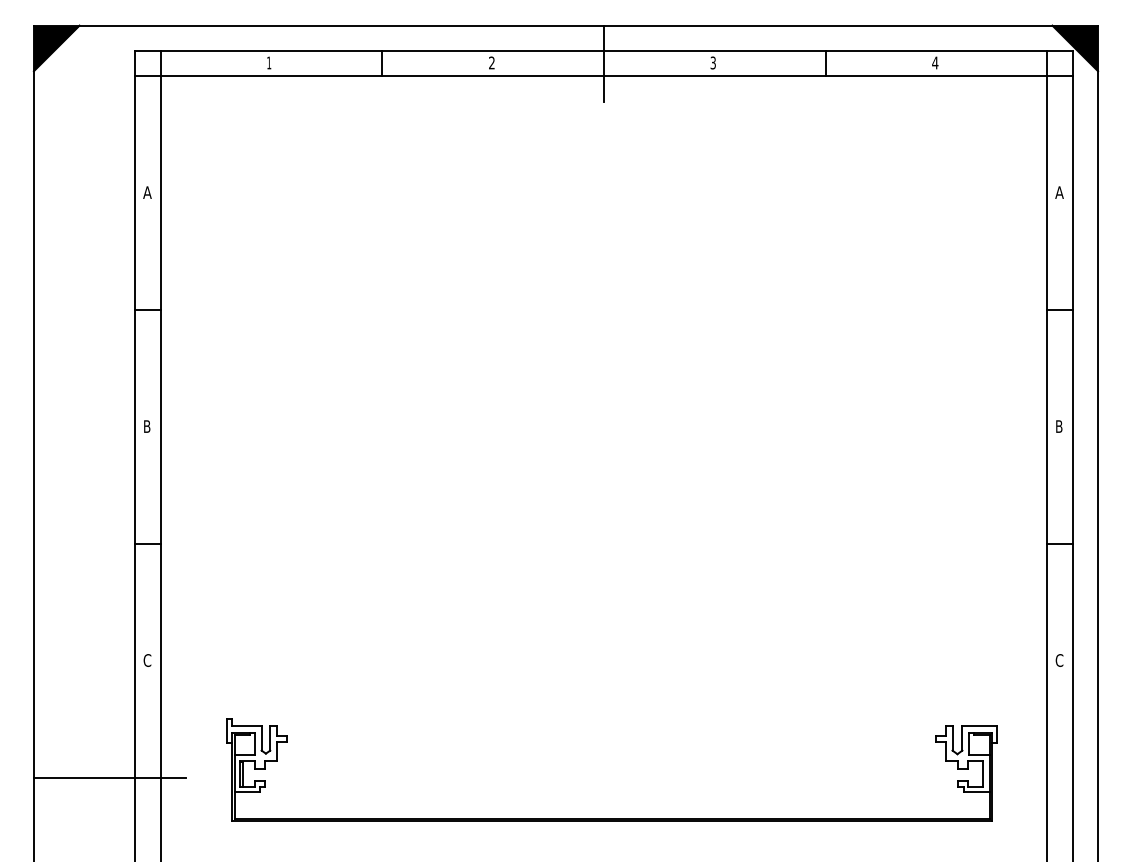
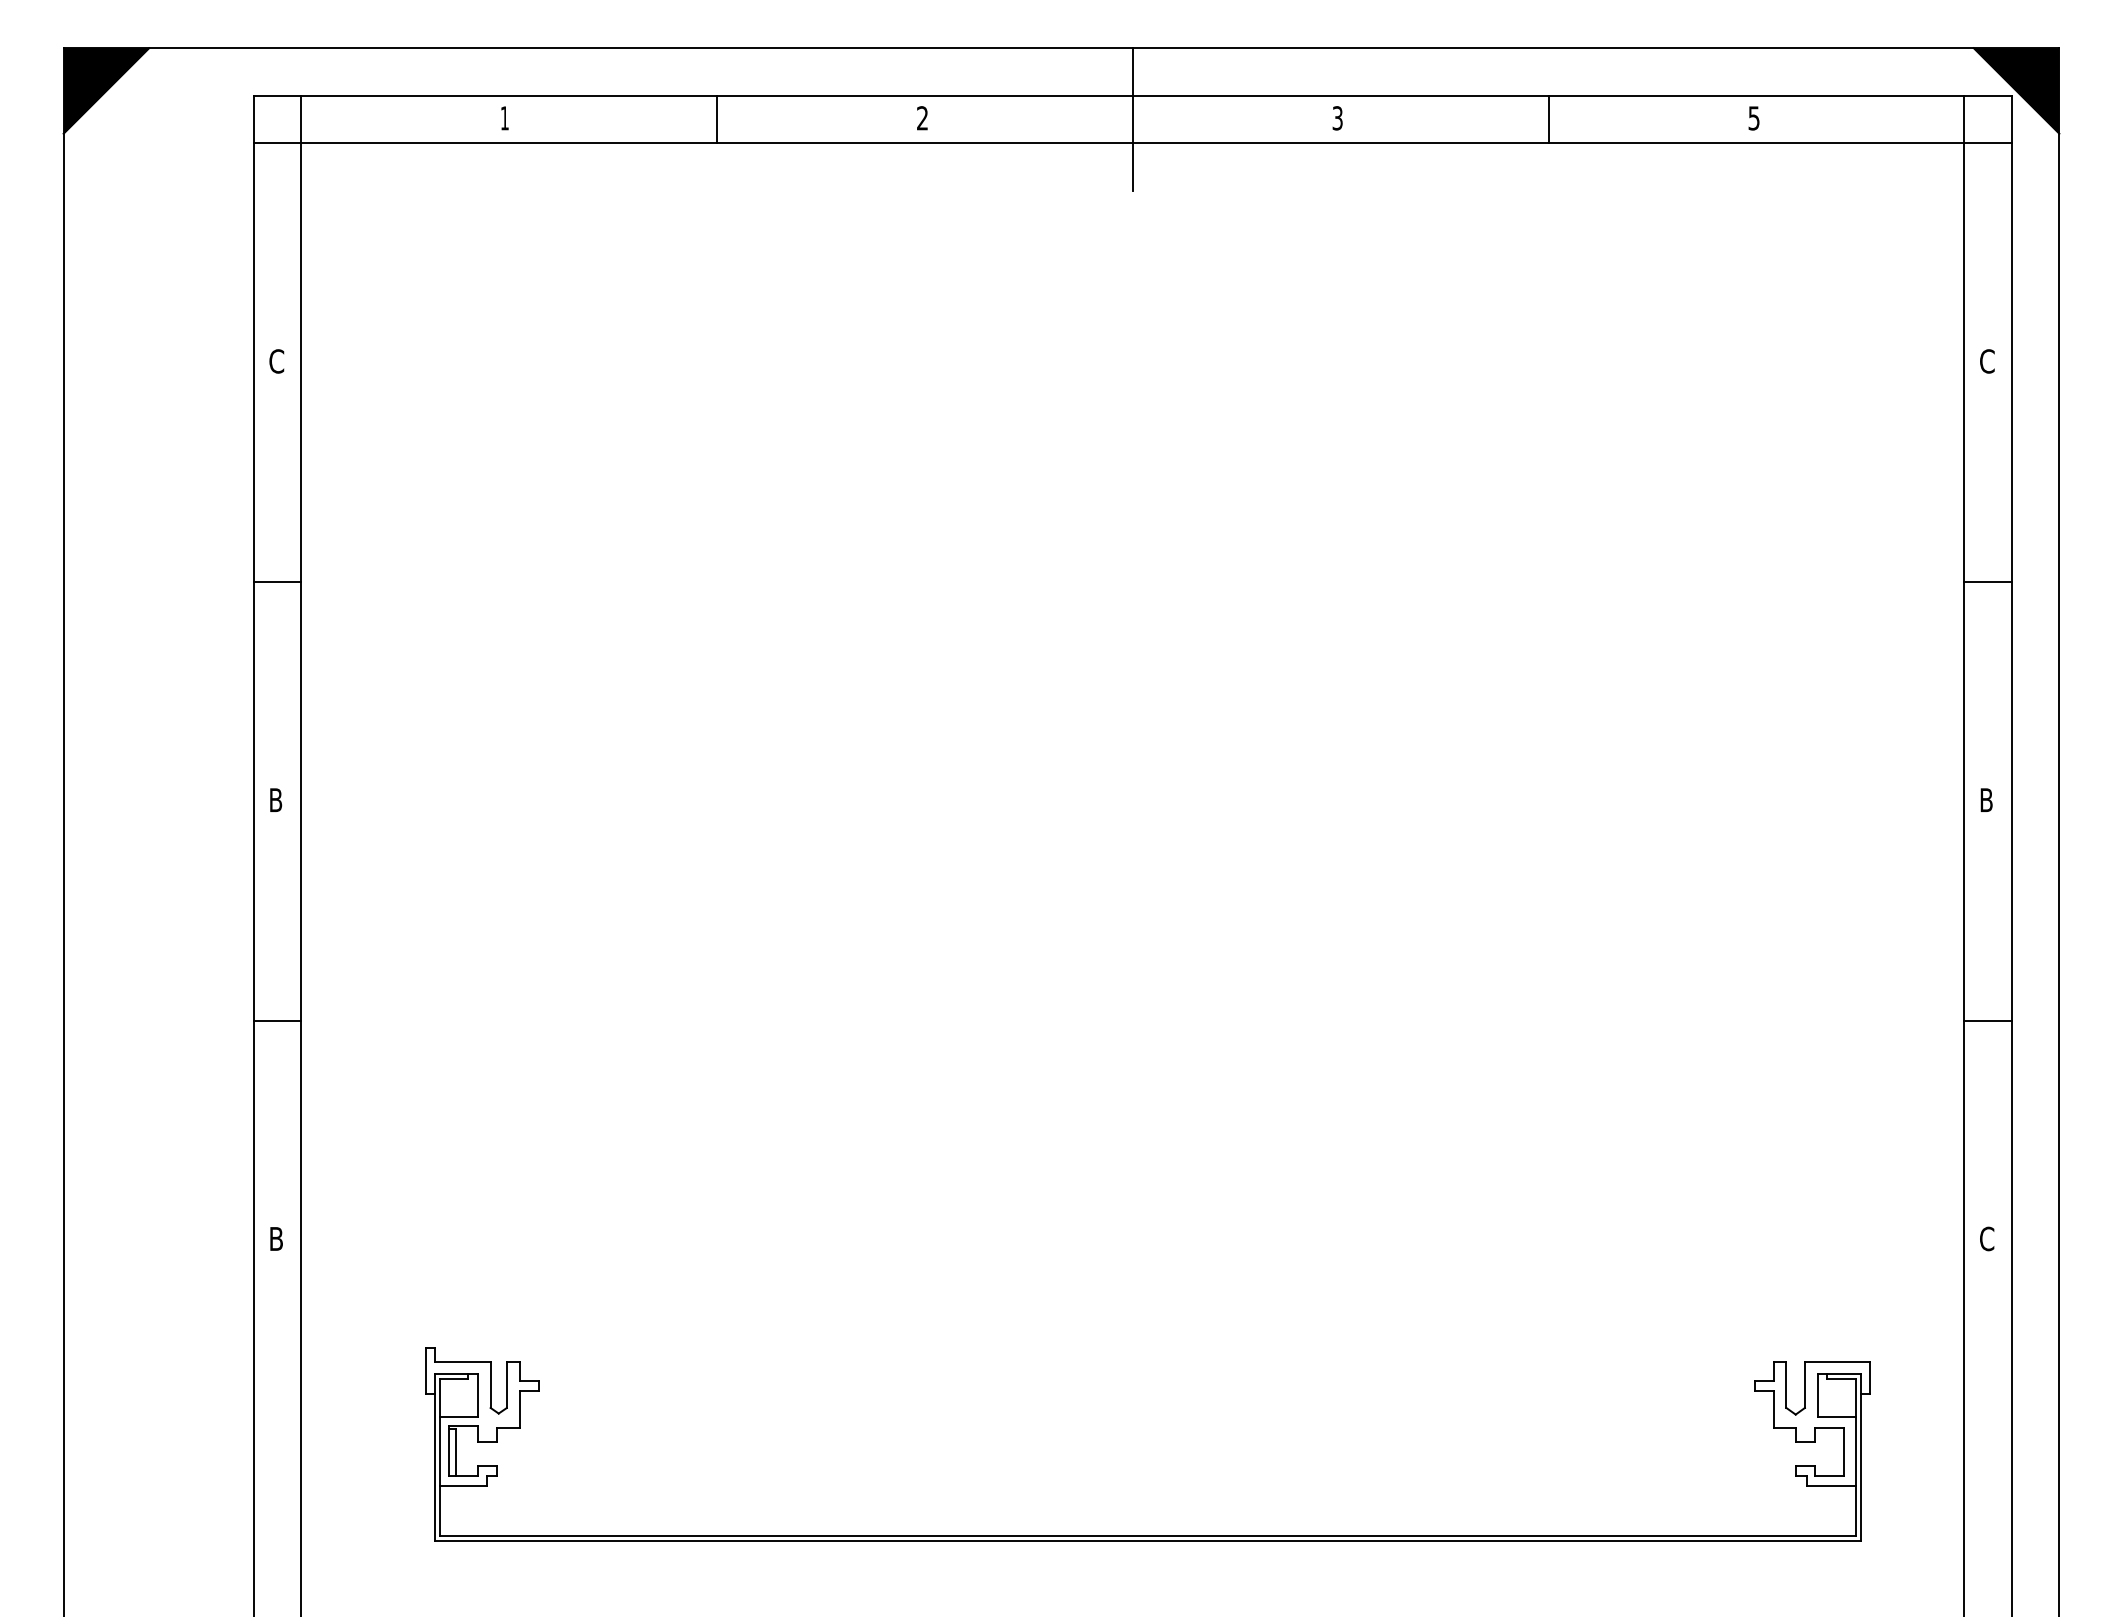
text: (935, 62) -> (1754, 117), 4 -> 5
text: (147, 192) -> (276, 361), A -> C
text: (1059, 192) -> (1987, 361), A -> C
text: (147, 660) -> (276, 1238), C -> B
line: (109, 778) -> (205, 1460), removed

